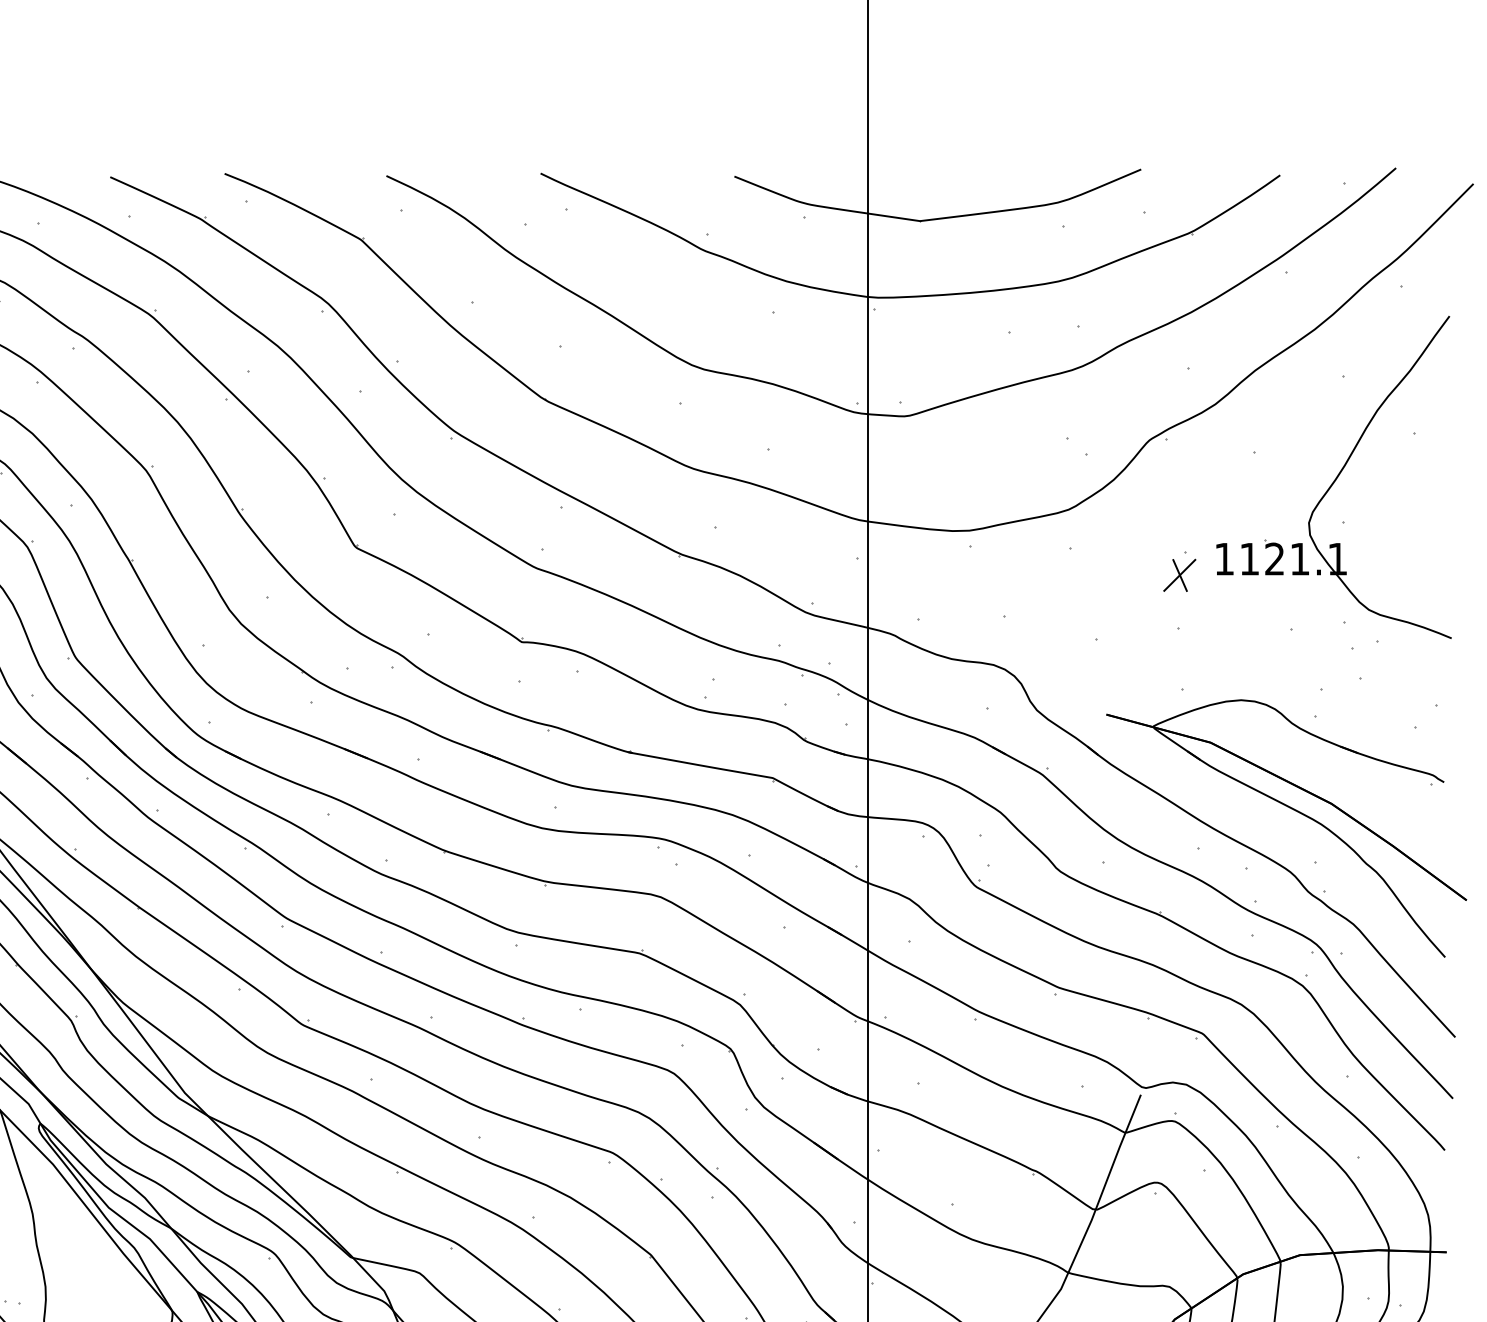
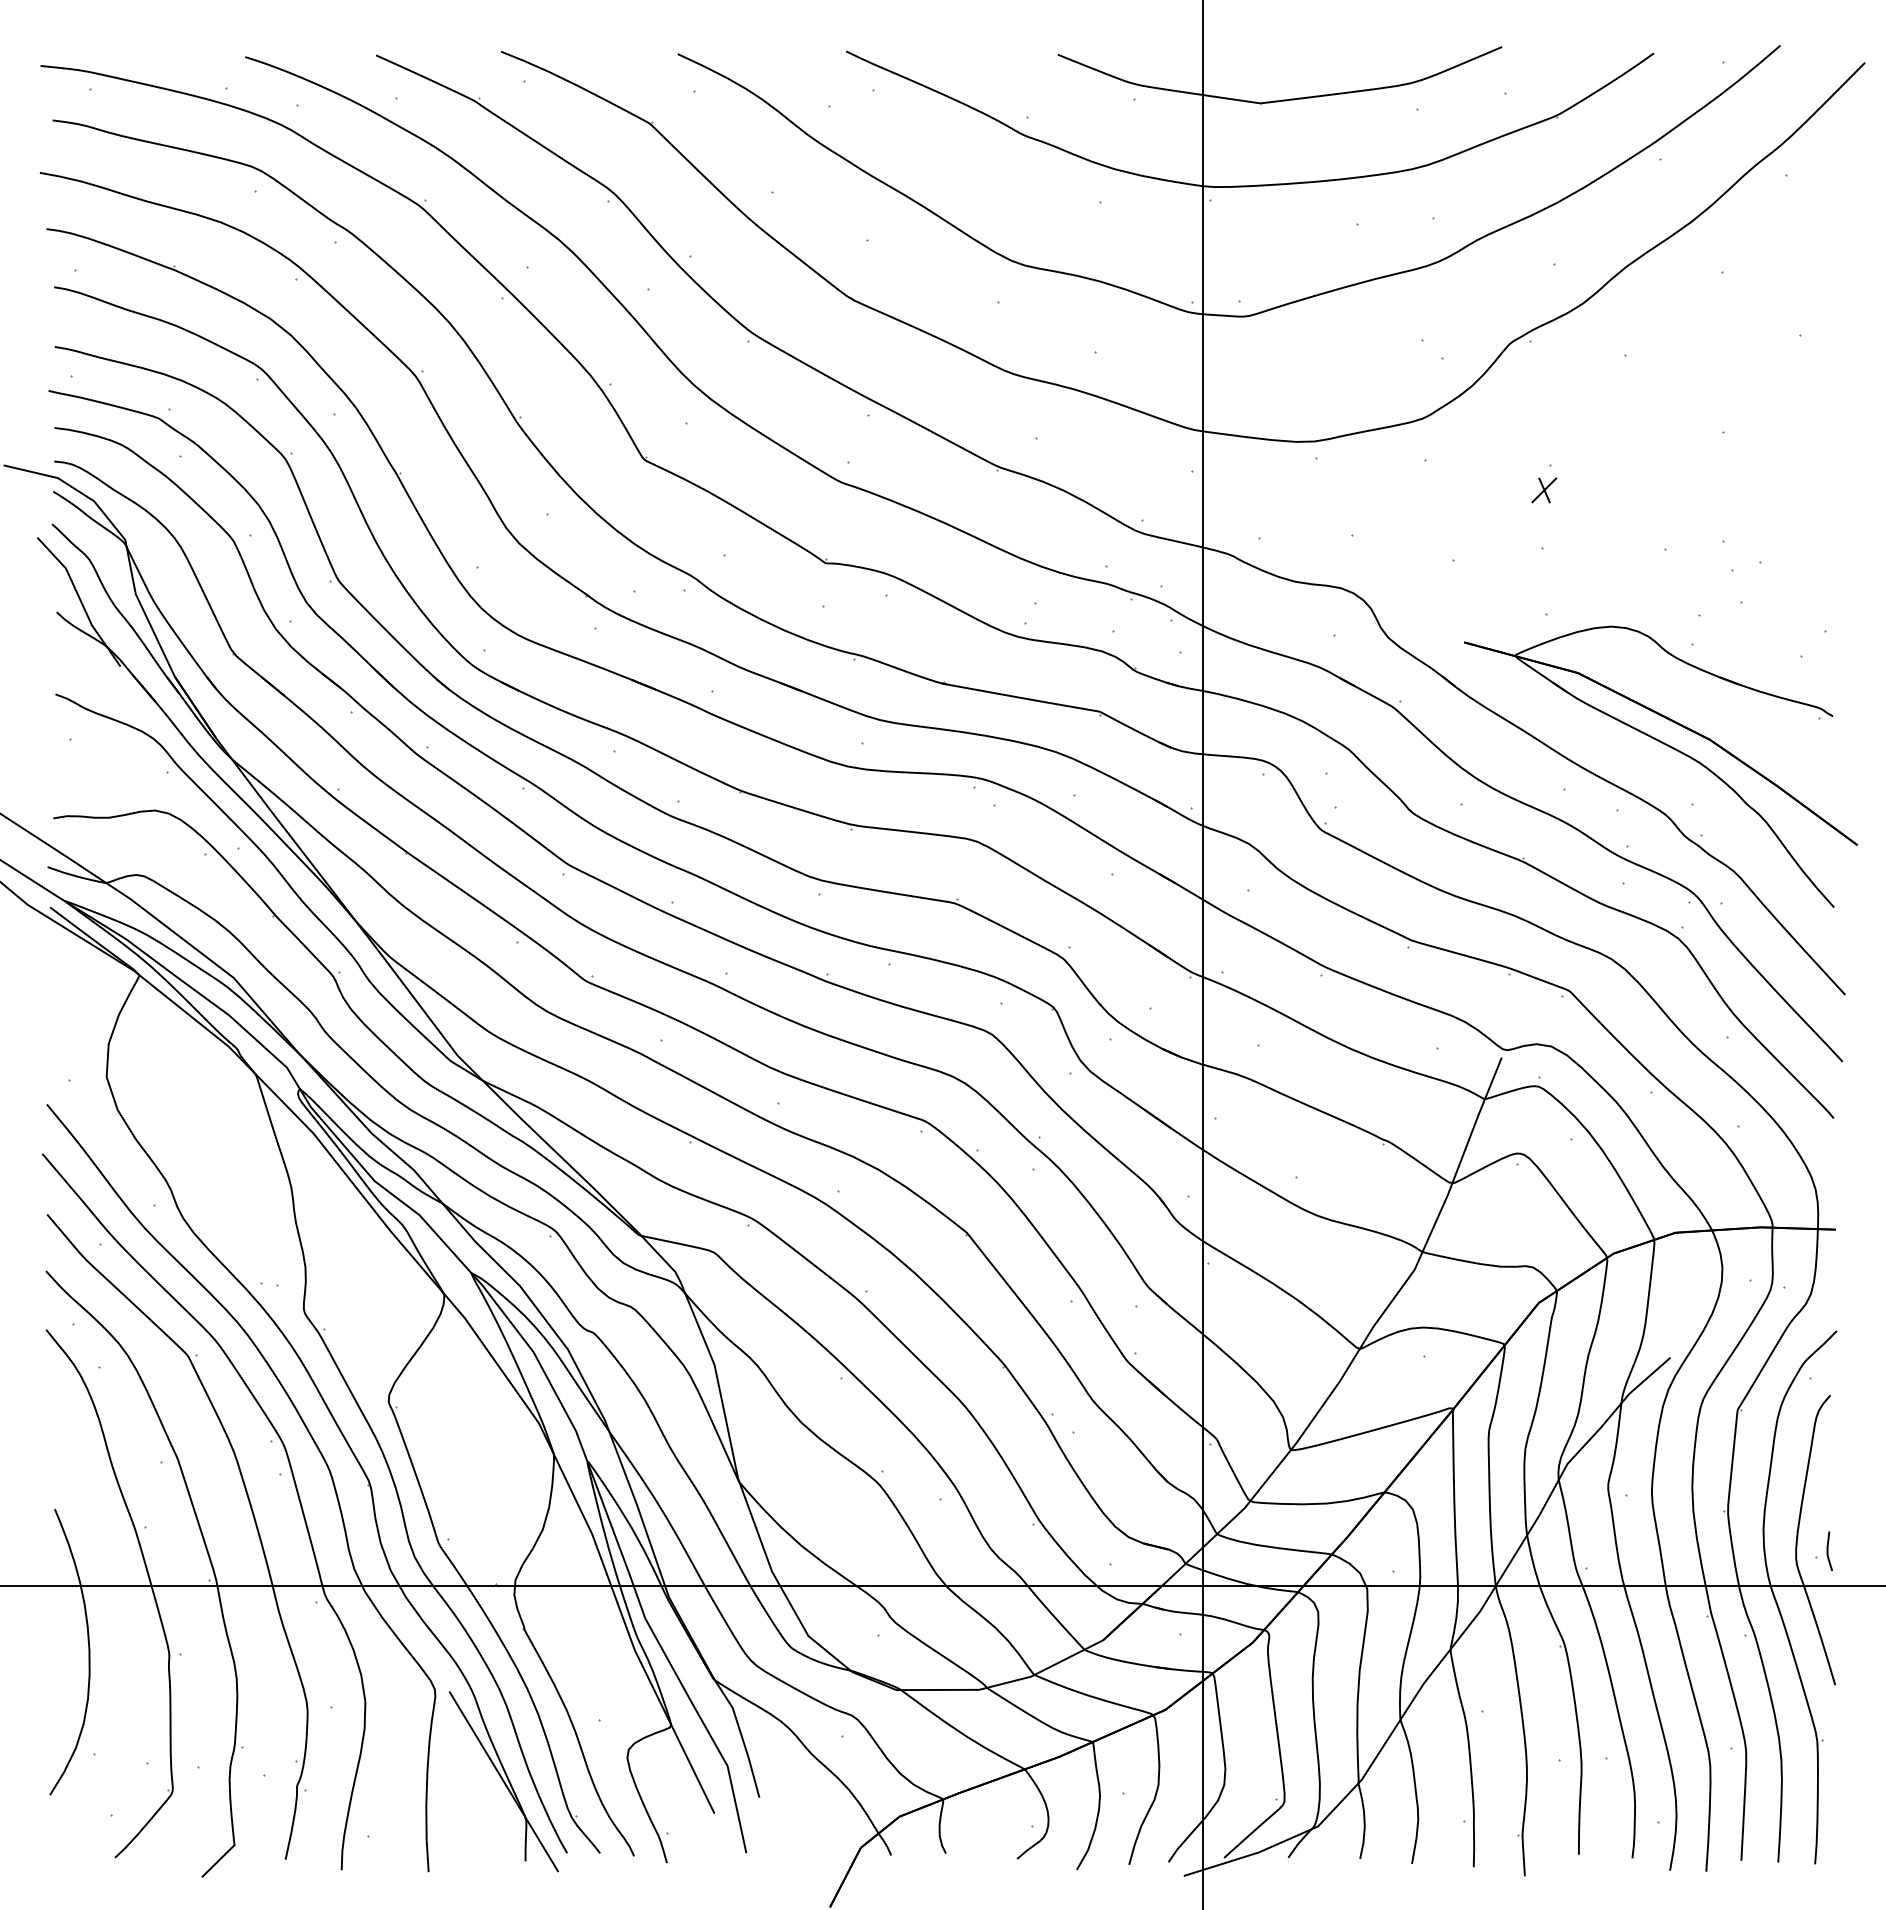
part: (1333, 476) -> (1712, 382), removed
part: (1180, 575) -> (1544, 490), size x0.7

